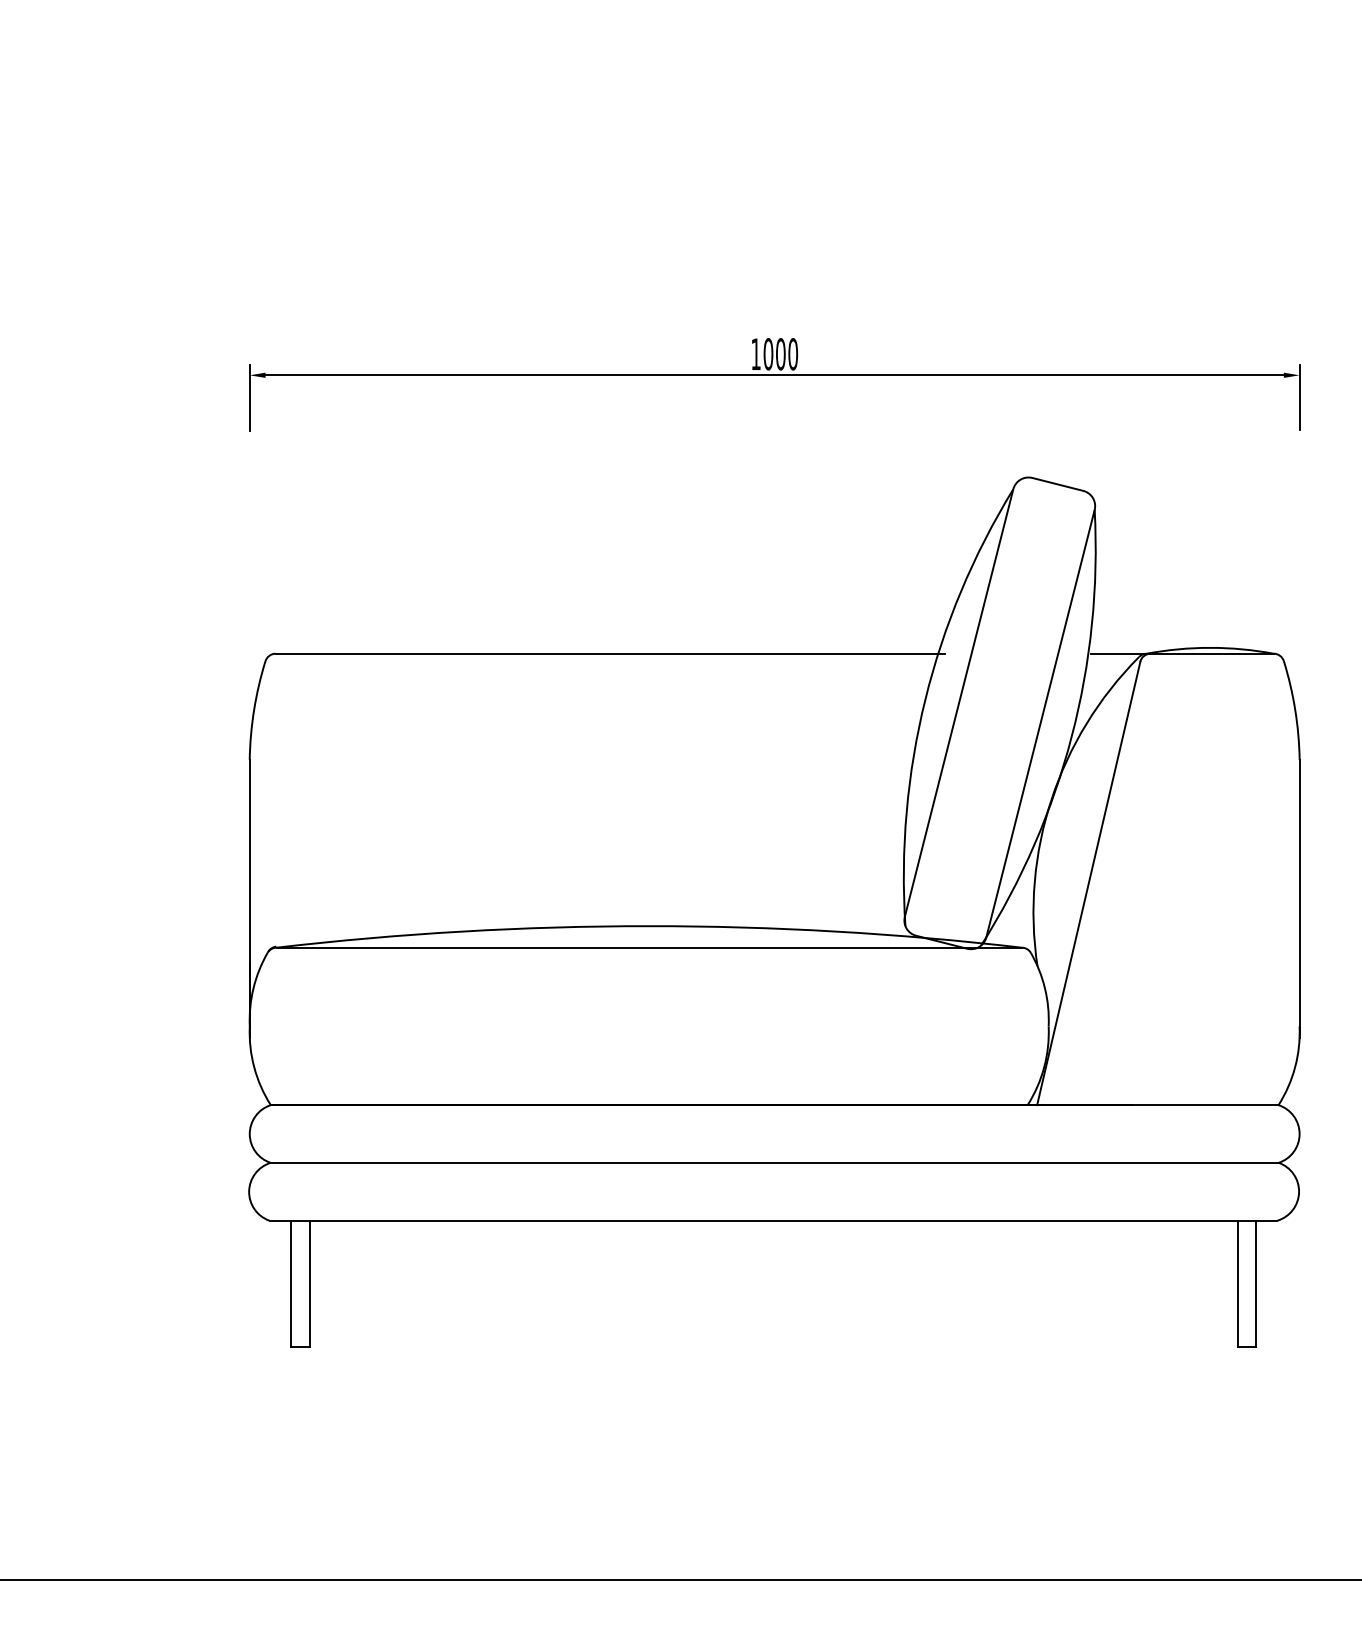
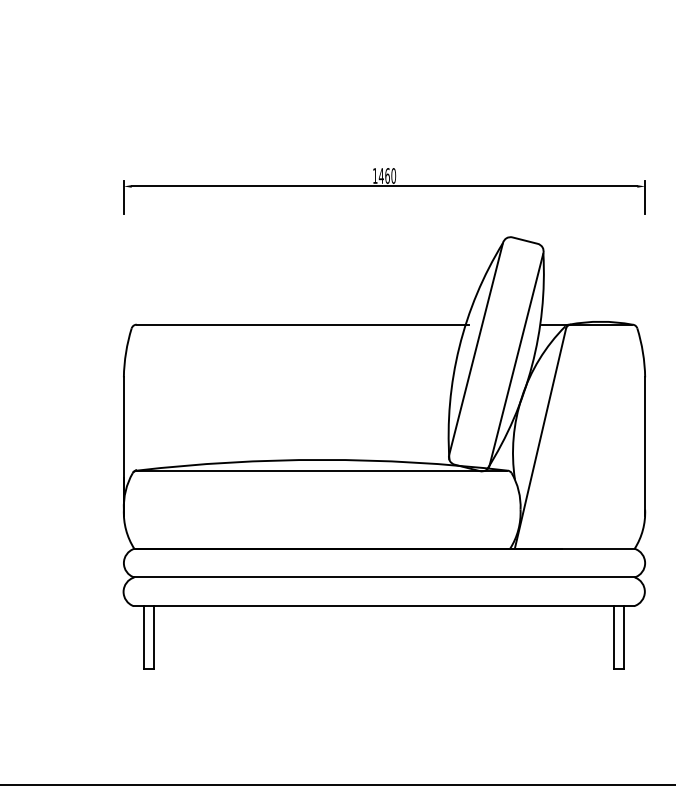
text: (772, 353) -> (383, 175), 1000 -> 1460

